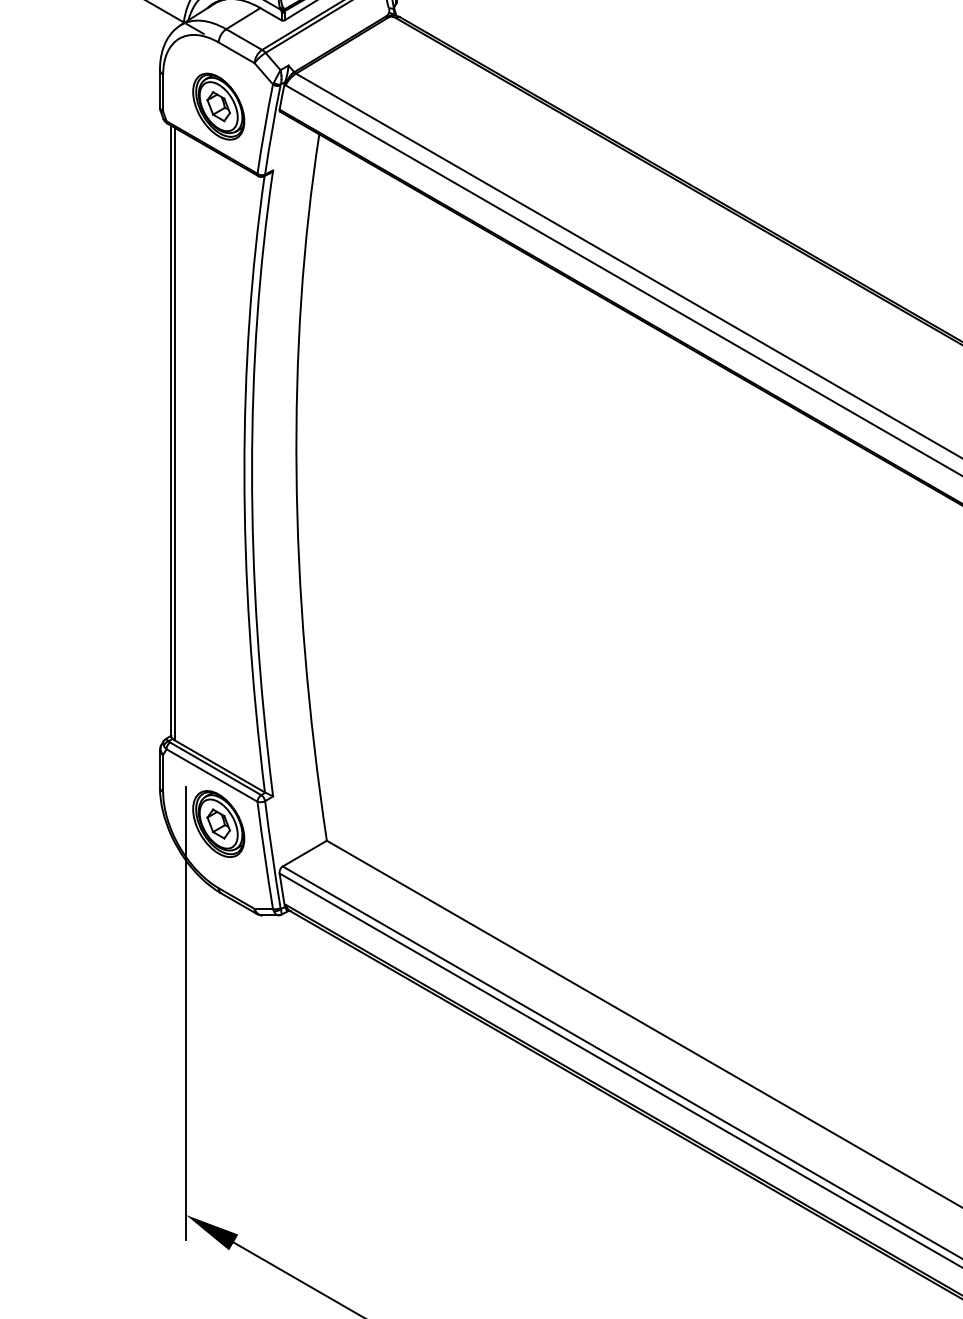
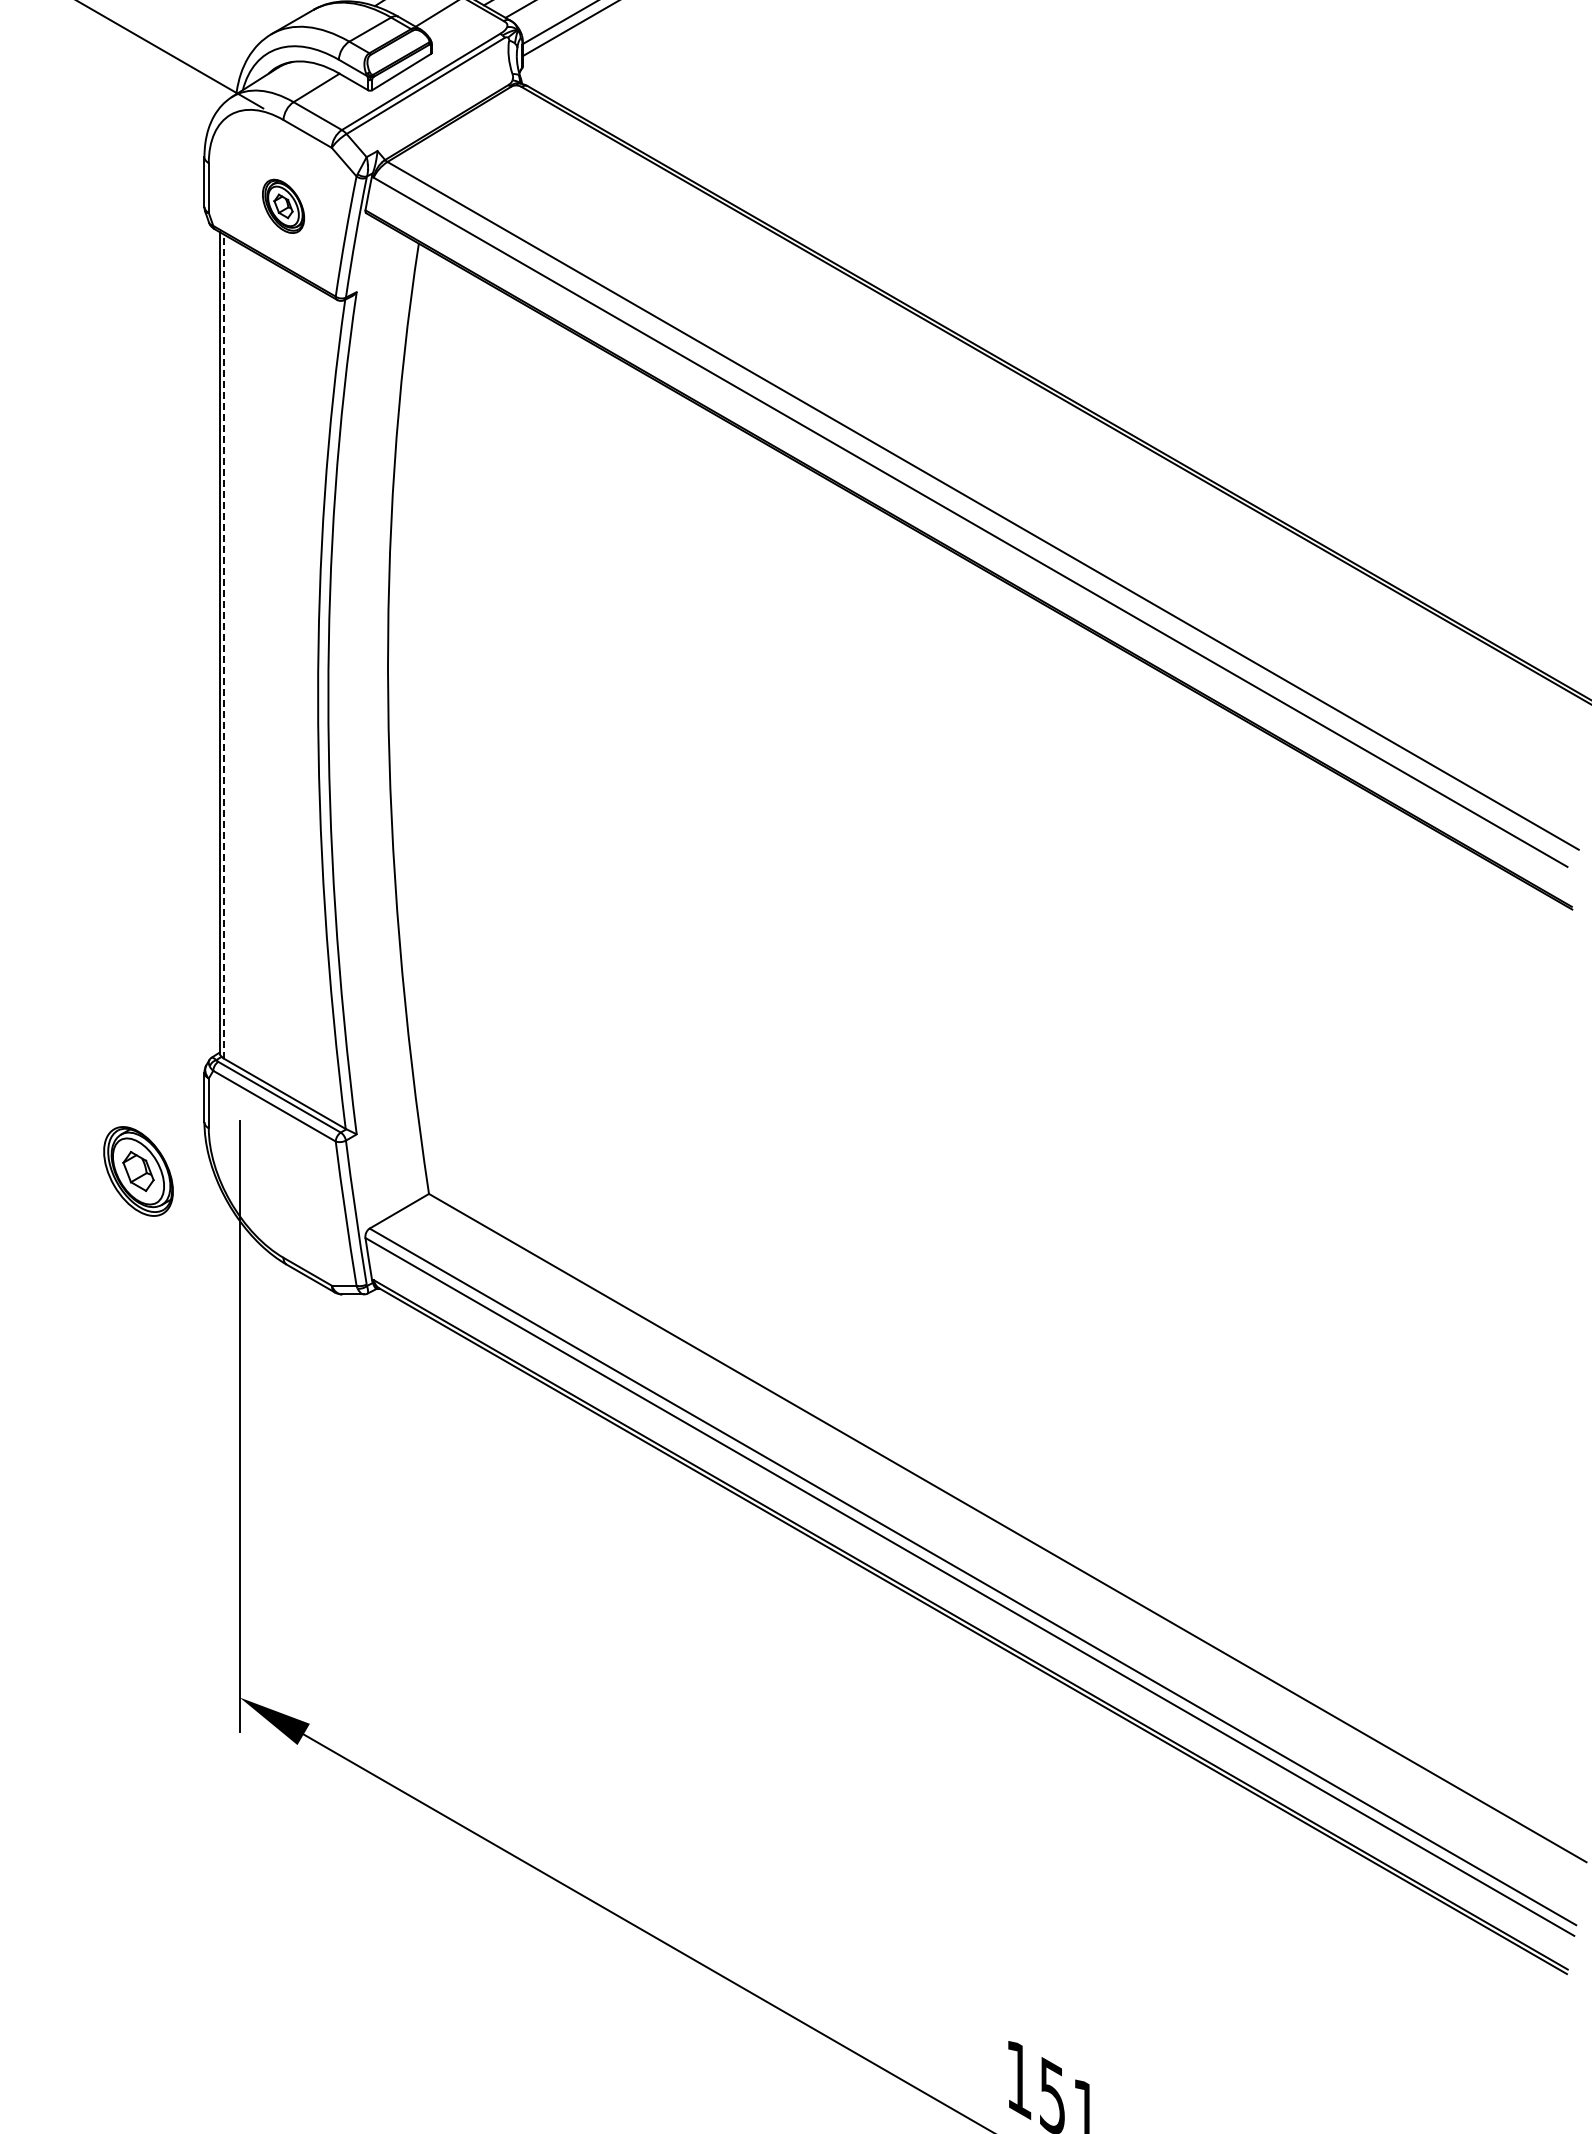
part: (218, 106) -> (283, 206), size x0.6
line: (174, 433) -> (224, 646), solid -> dashed
part: (218, 824) -> (138, 1171), moved

